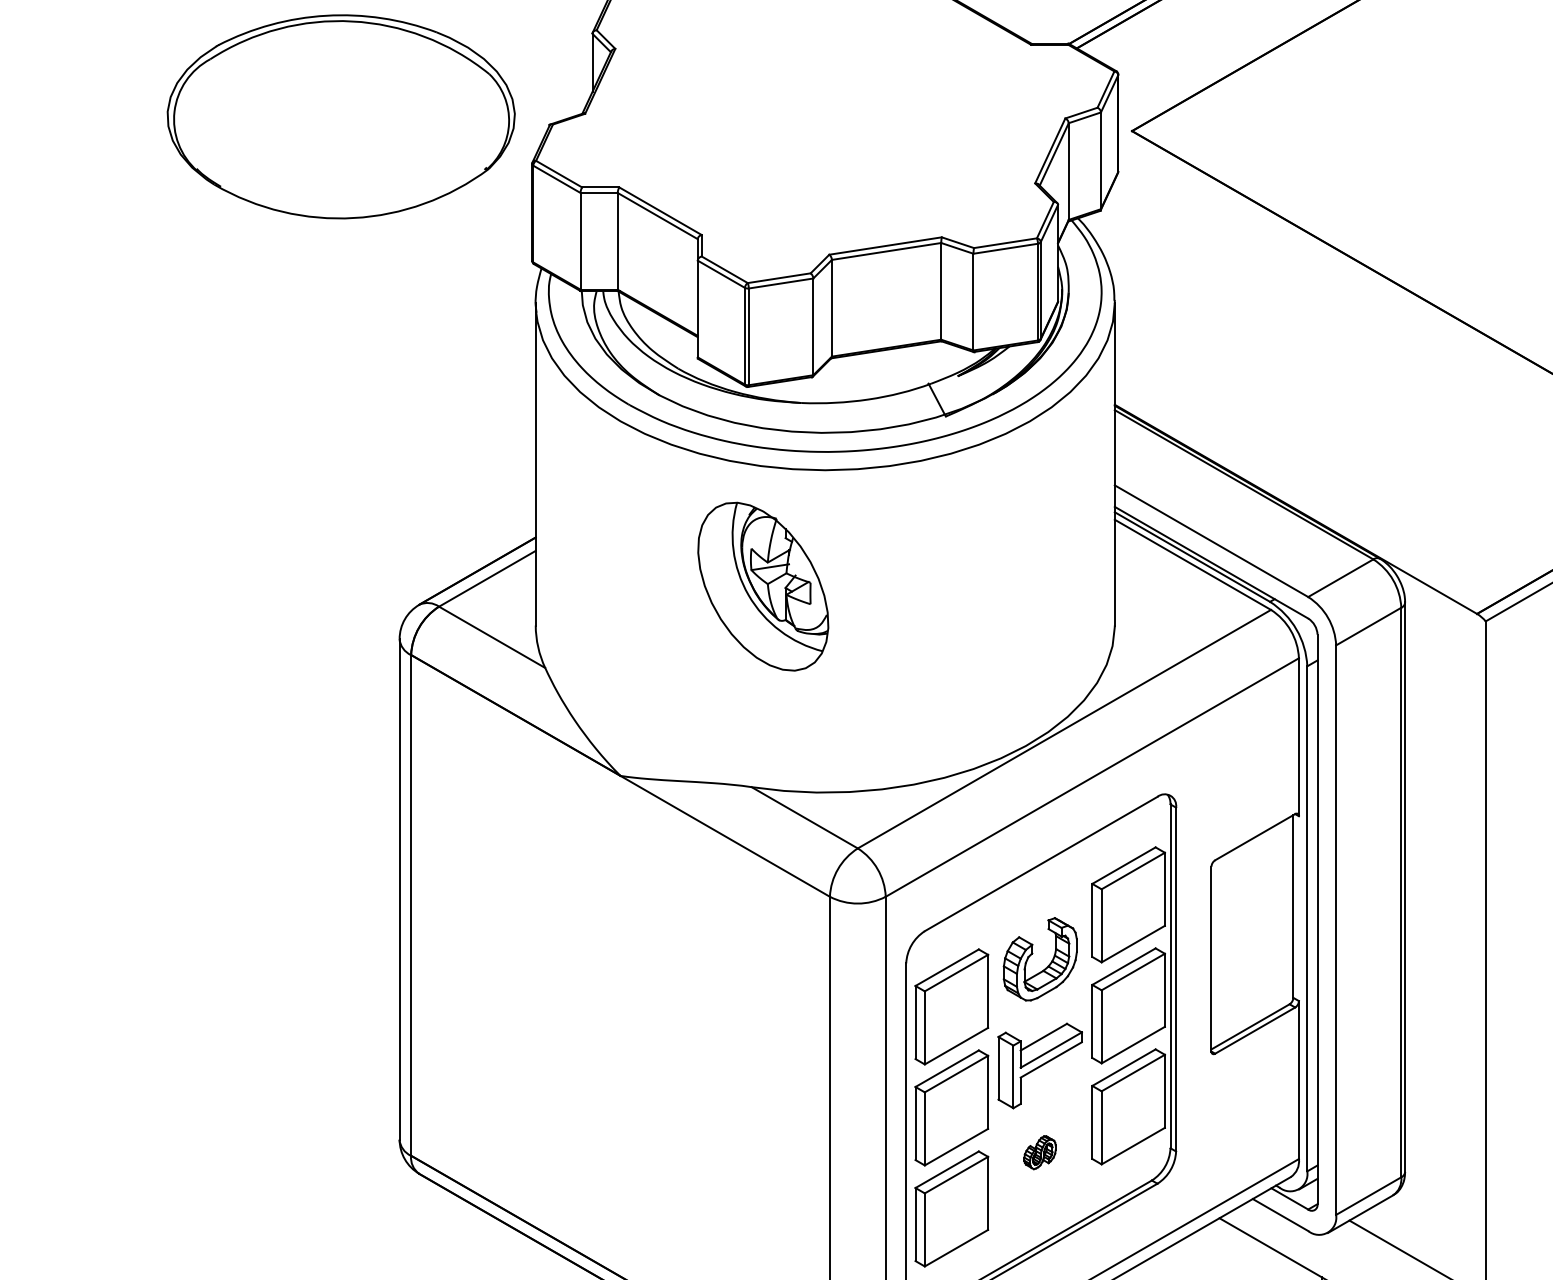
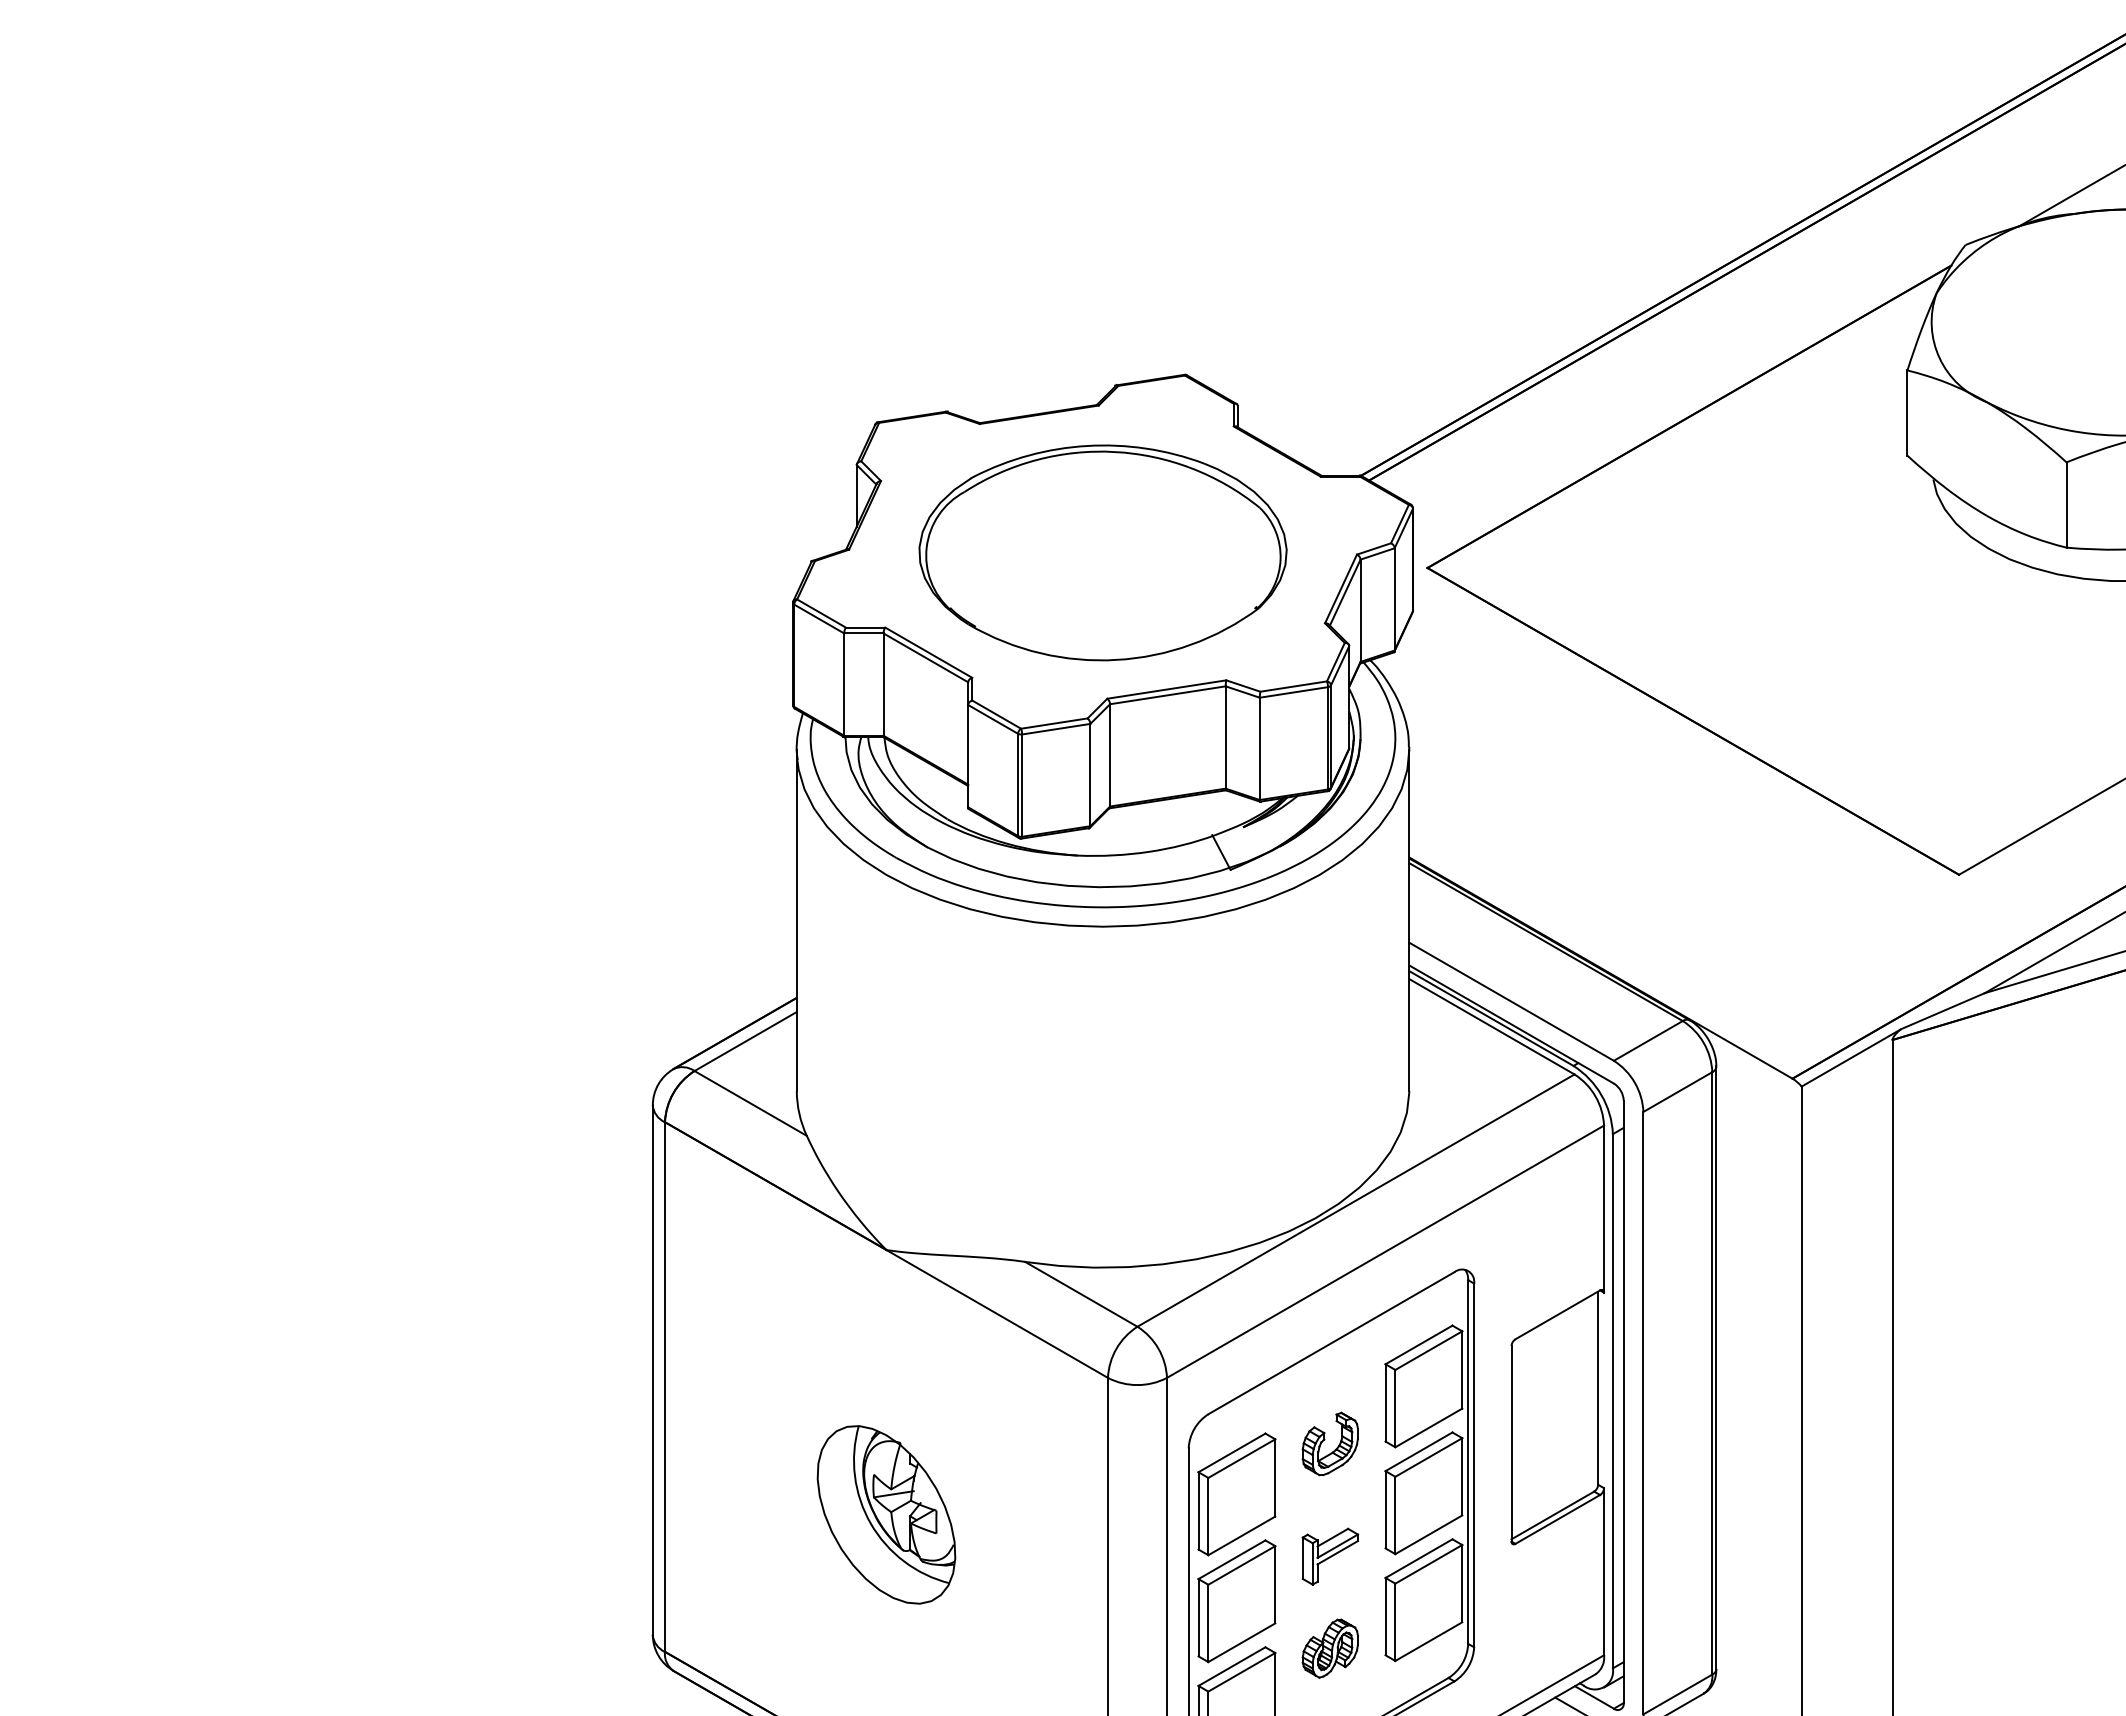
part: (340, 116) -> (1102, 552), moved
part: (763, 586) -> (886, 1514), moved
part: (1039, 958) -> (1329, 1443), size x0.71
part: (1040, 1065) -> (1330, 1556), size x0.62
part: (1039, 1152) -> (1329, 1648), size x1.67

